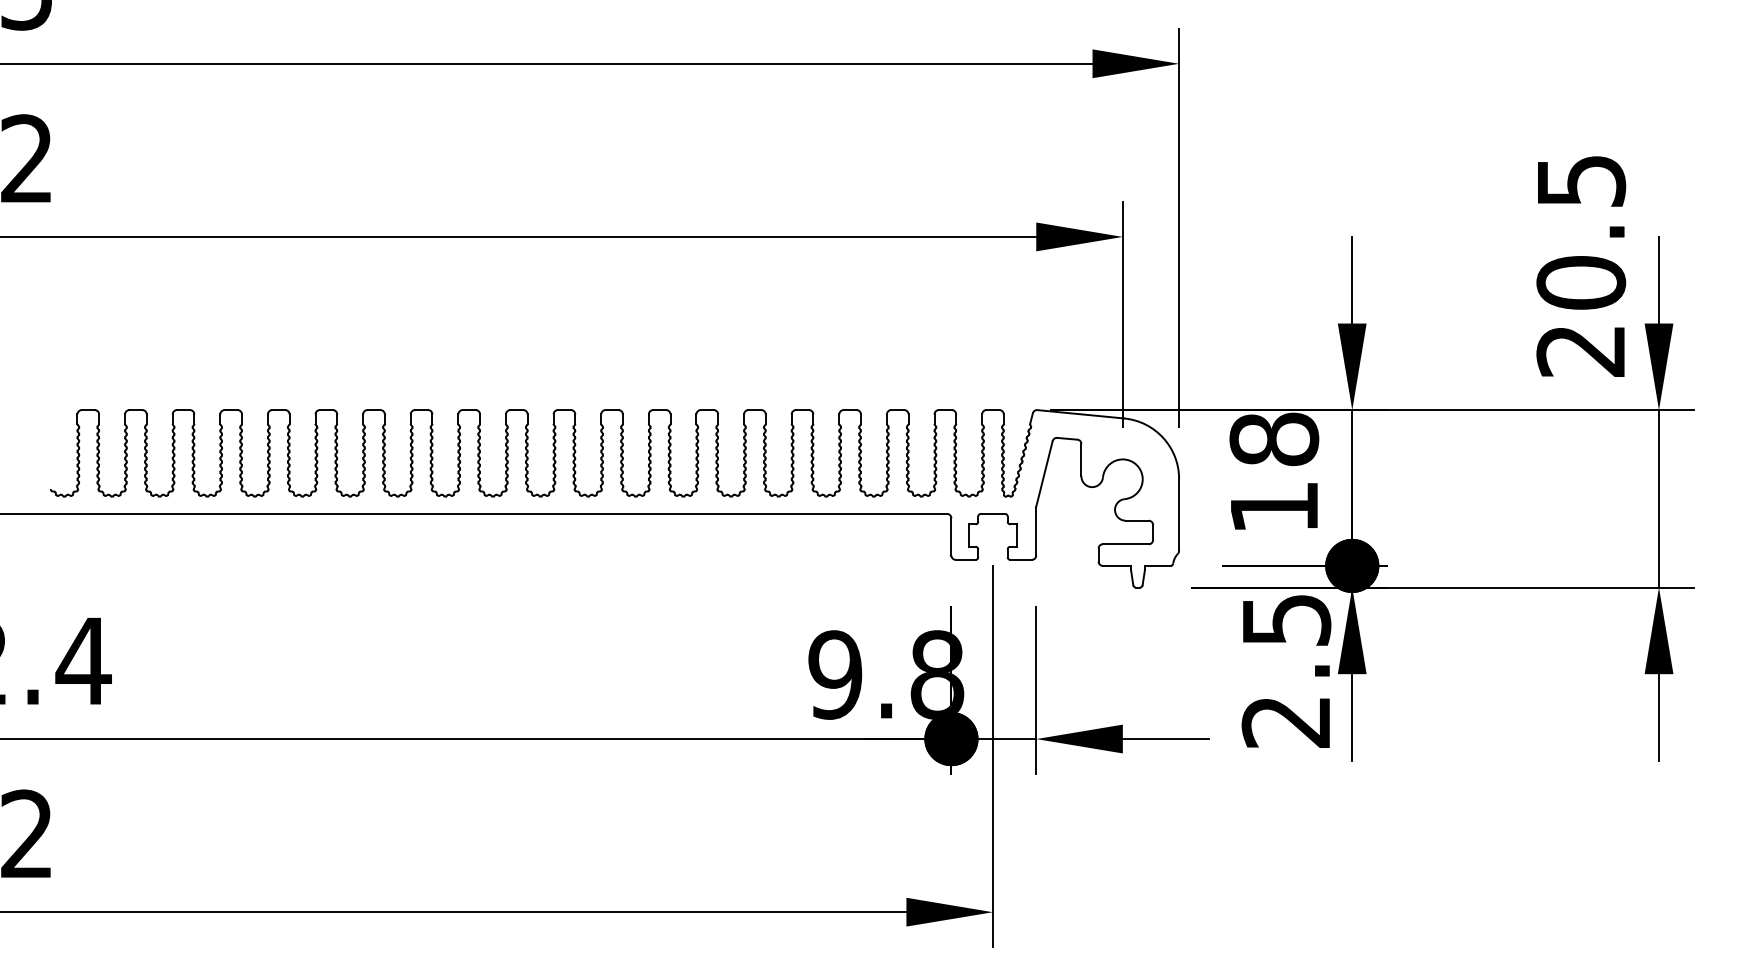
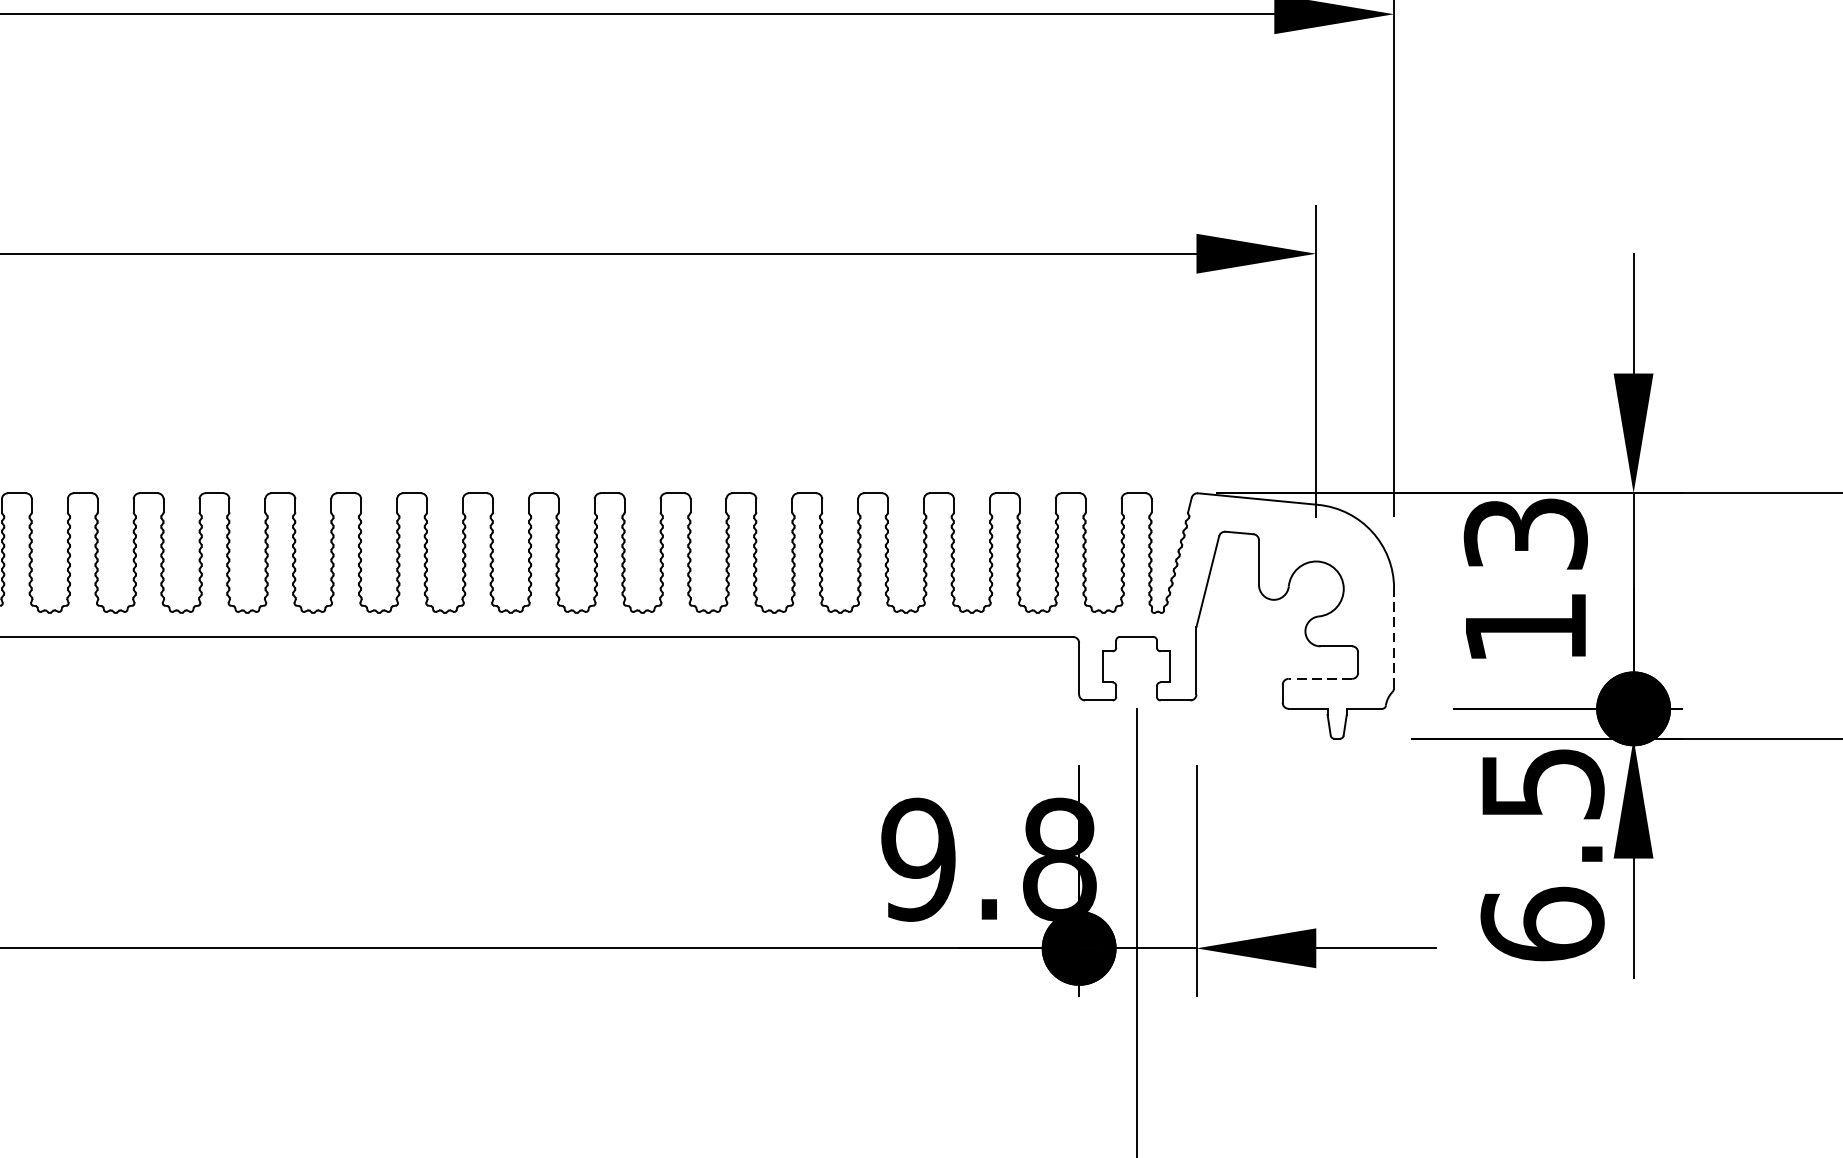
text: (1274, 439) -> (1526, 533), 18 -> 13
line: (1179, 514) -> (1394, 637), solid -> dashed
line: (1125, 544) -> (1319, 679), solid -> dashed
text: (1286, 721) -> (1542, 924), 2.5 -> 6.5

